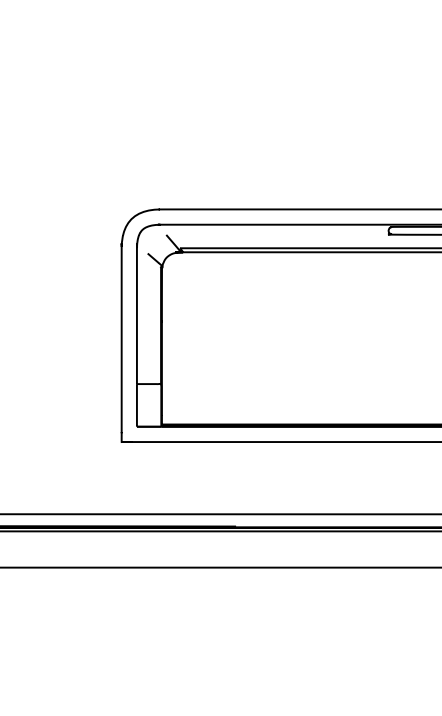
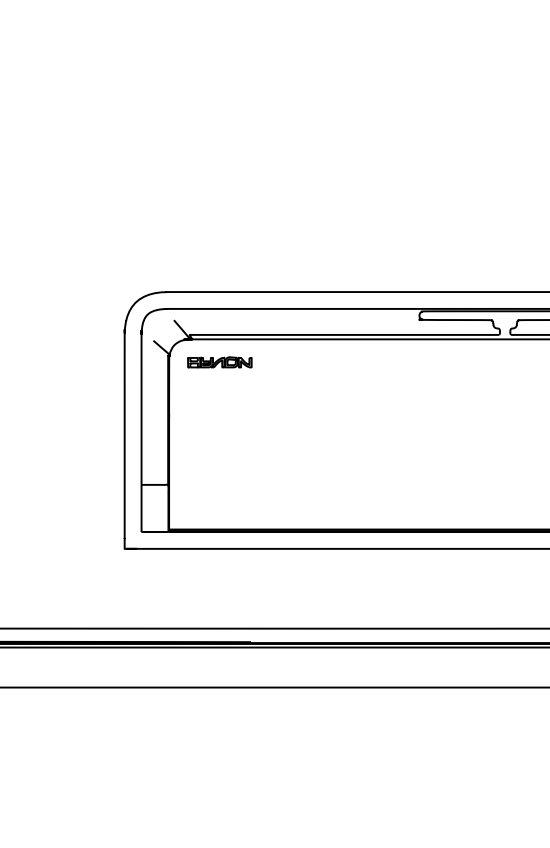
part: (207, 273) -> (219, 362), added

